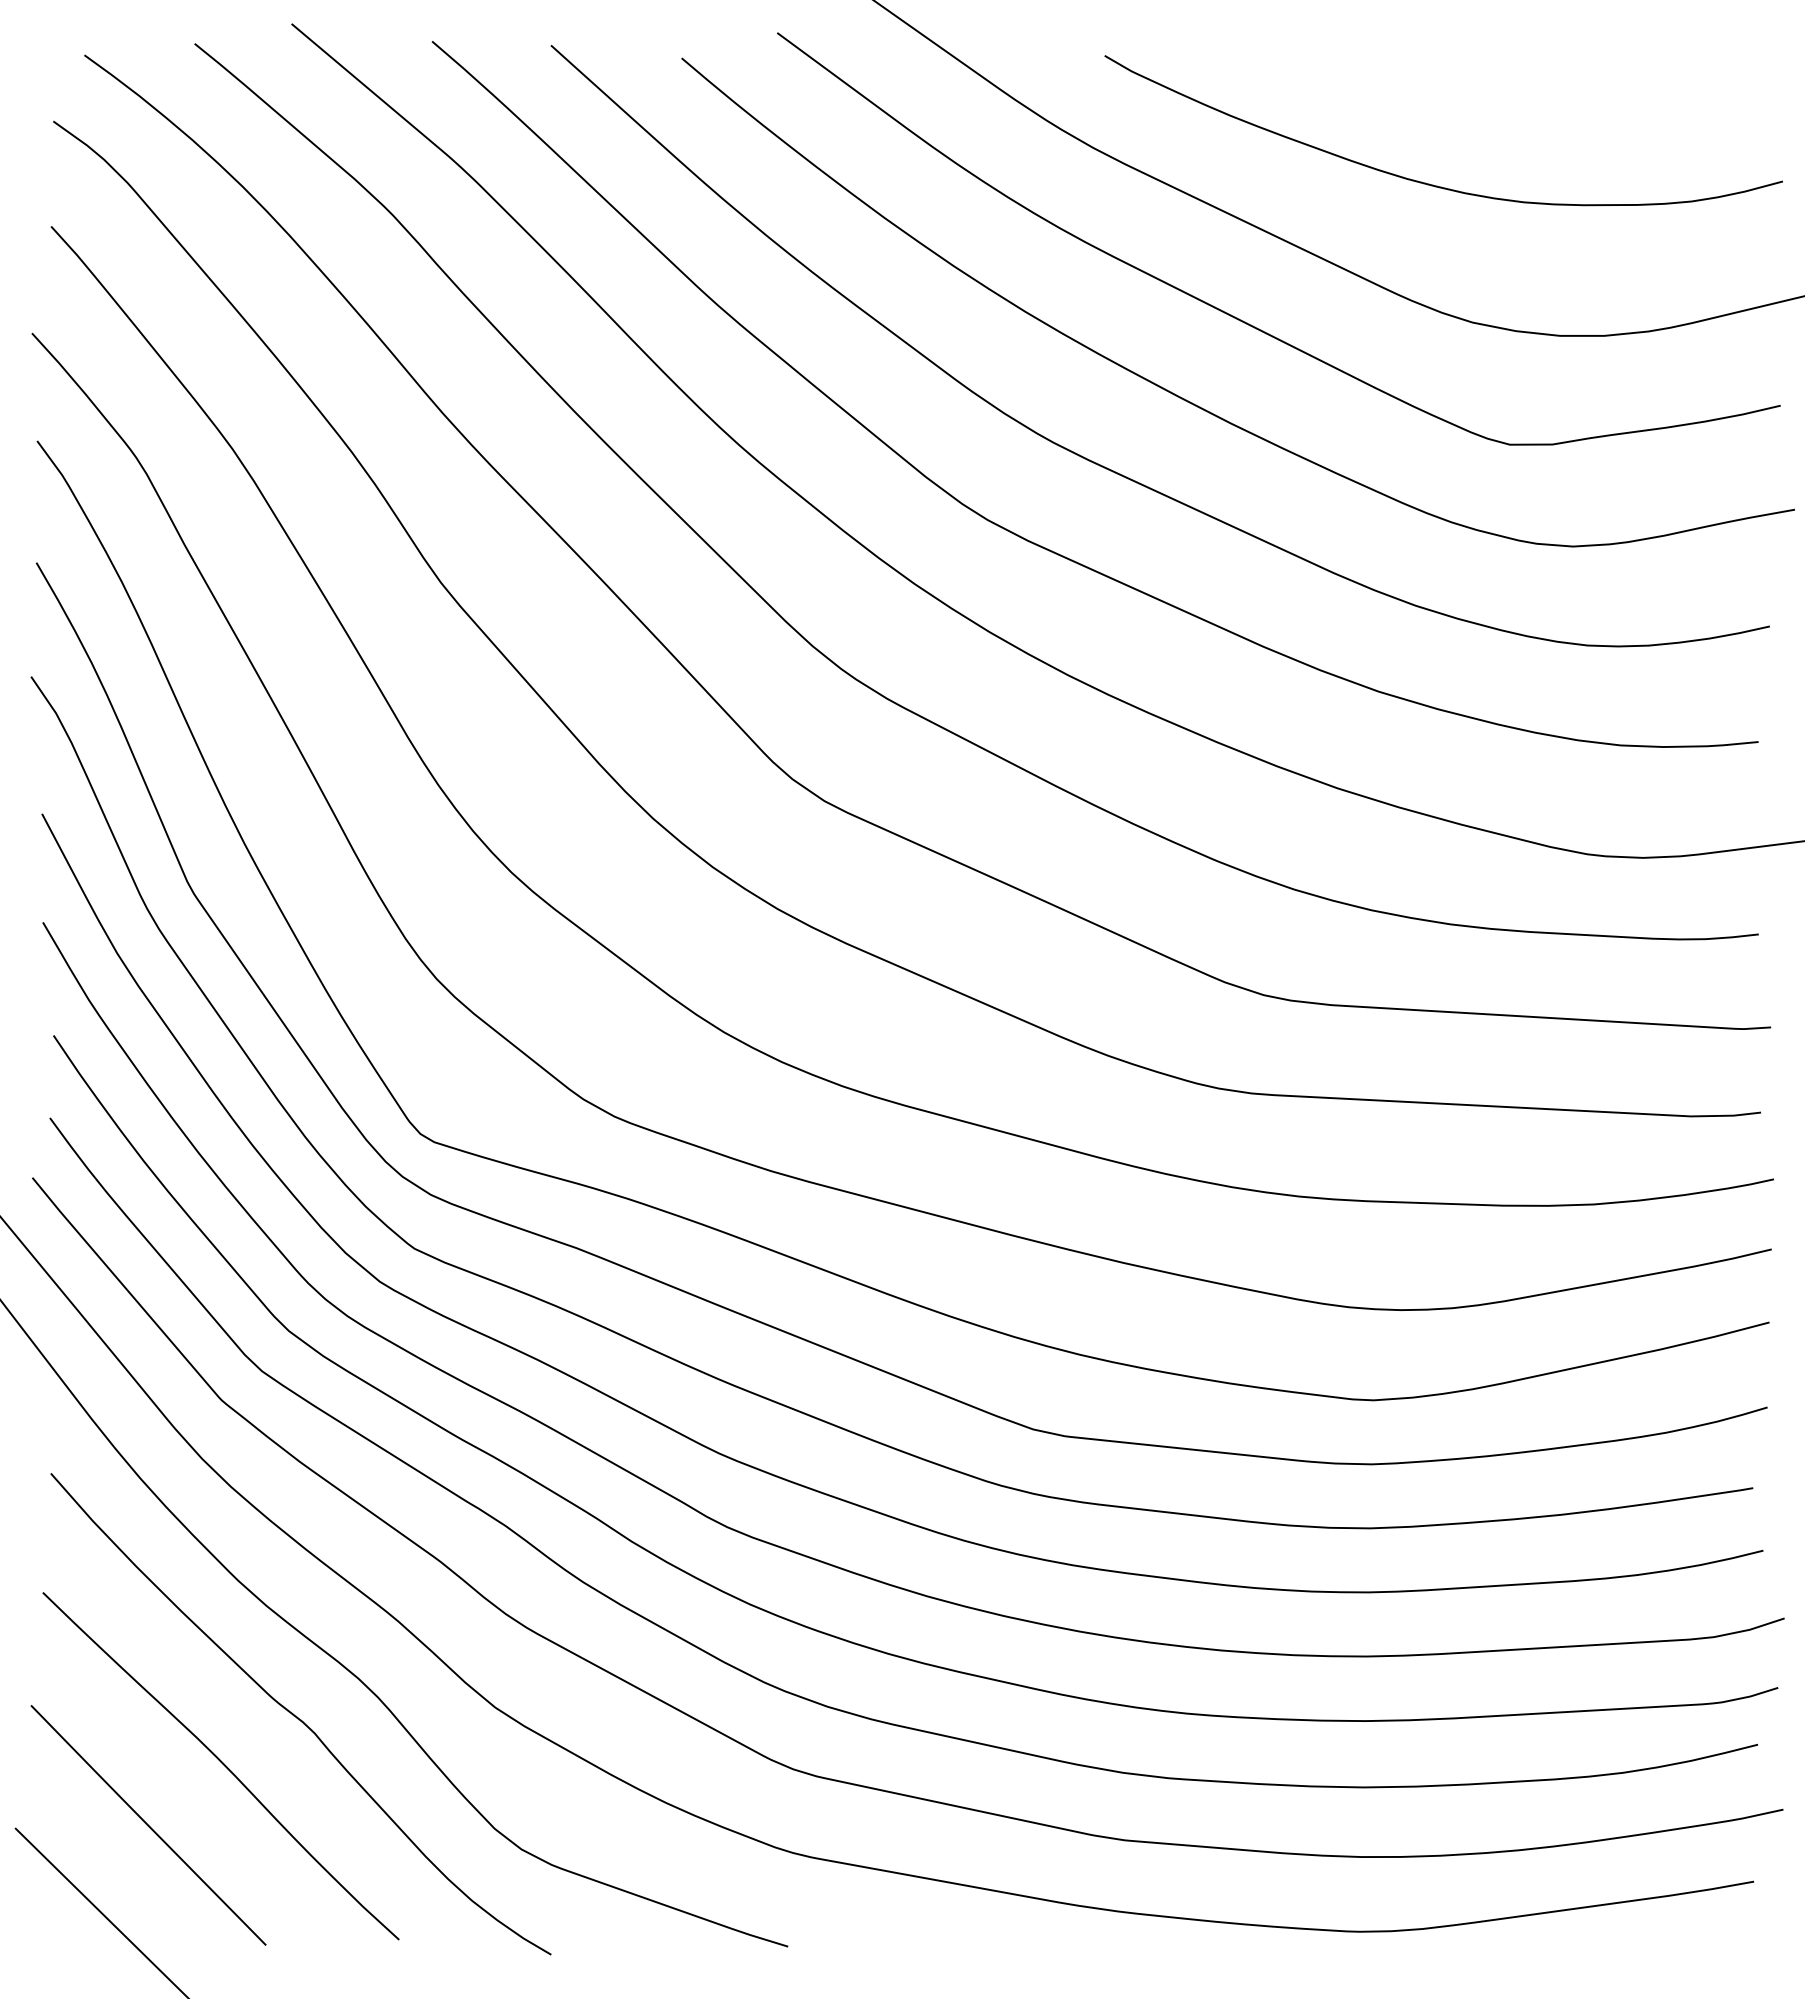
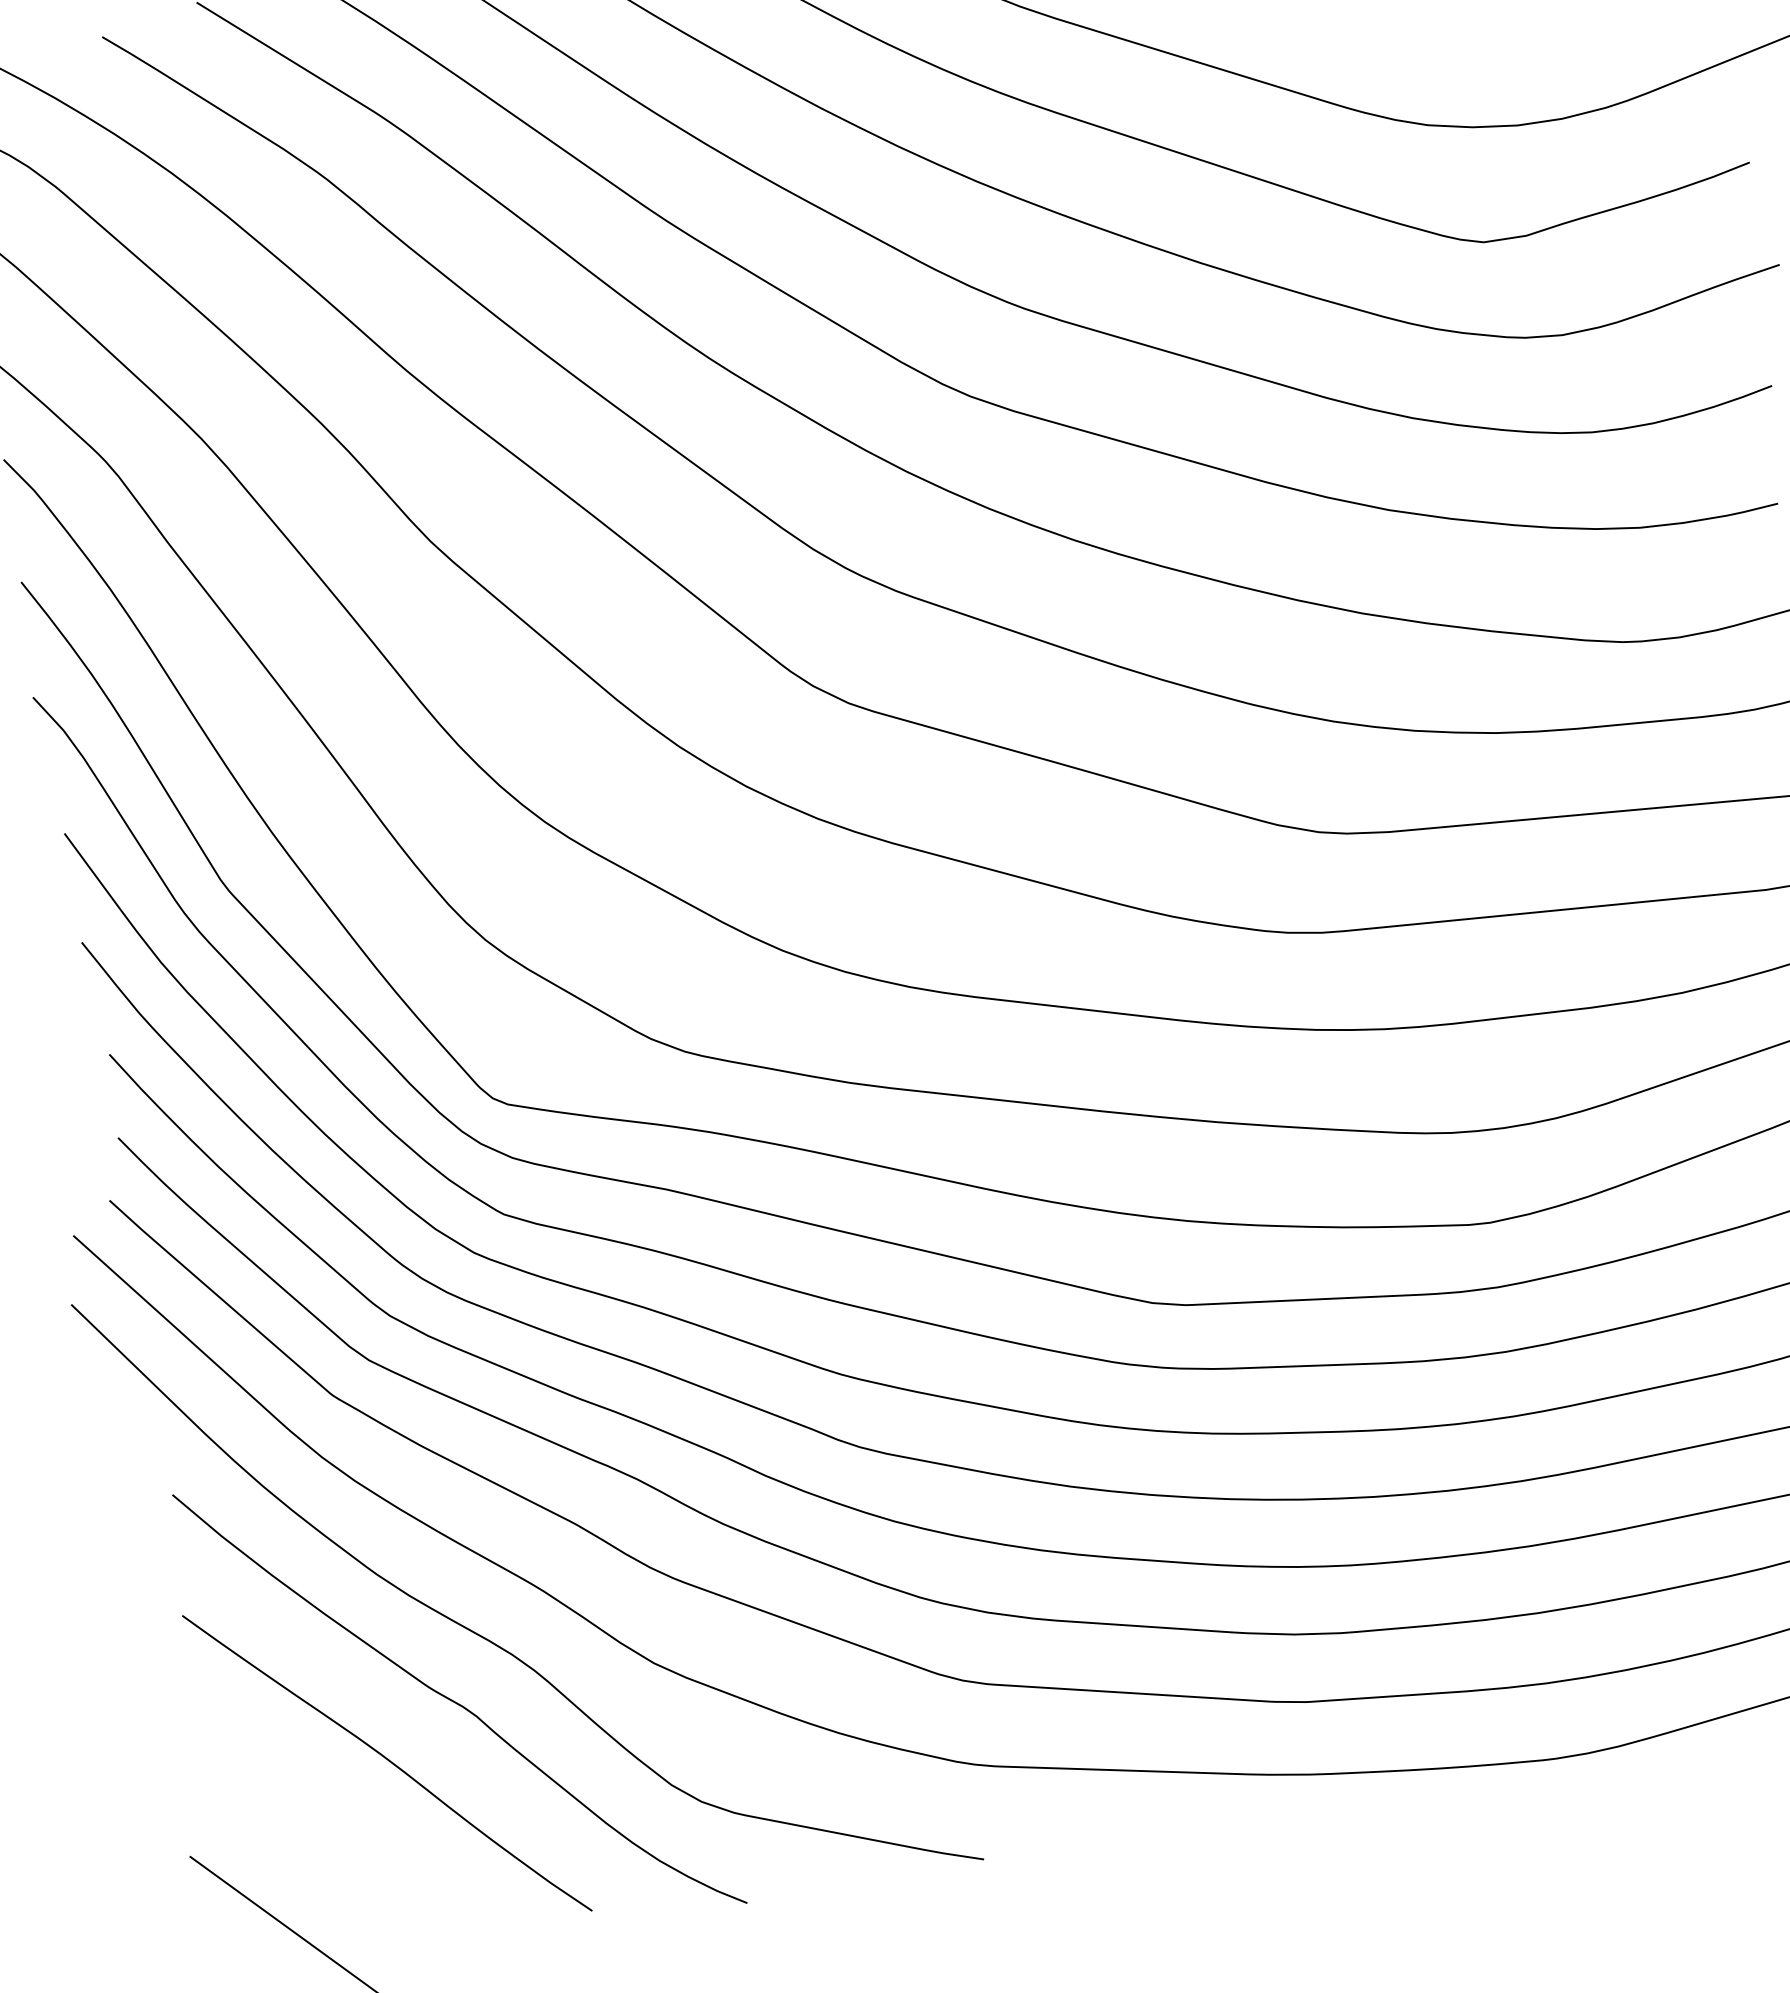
line: (148, 1825) -> (323, 1833), removed

